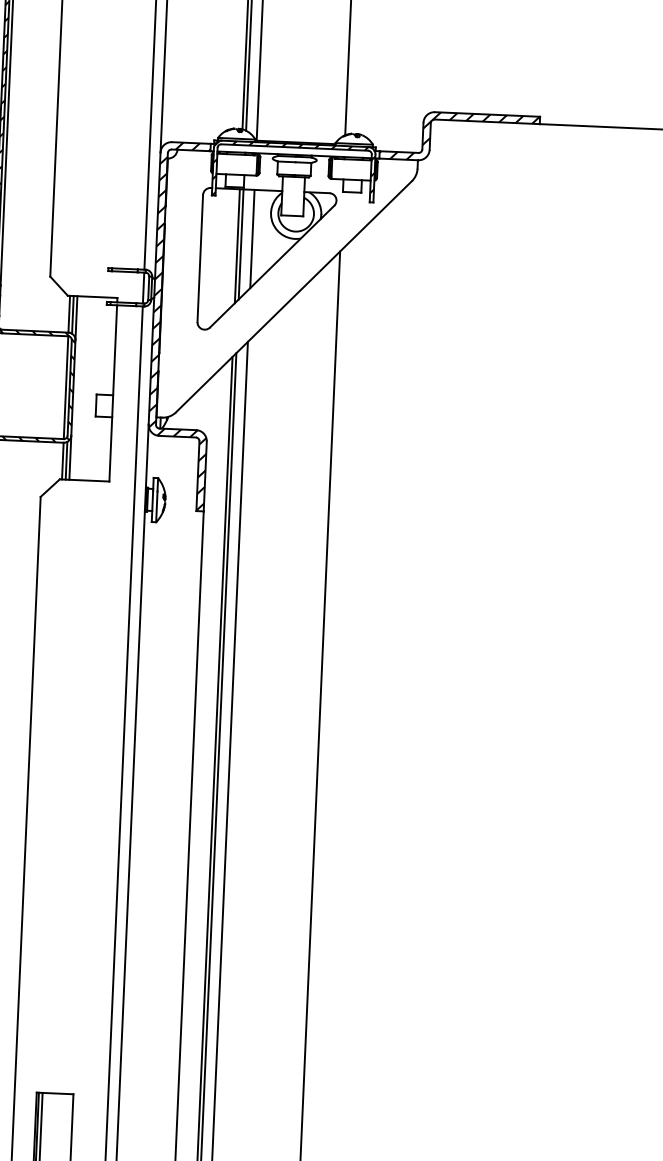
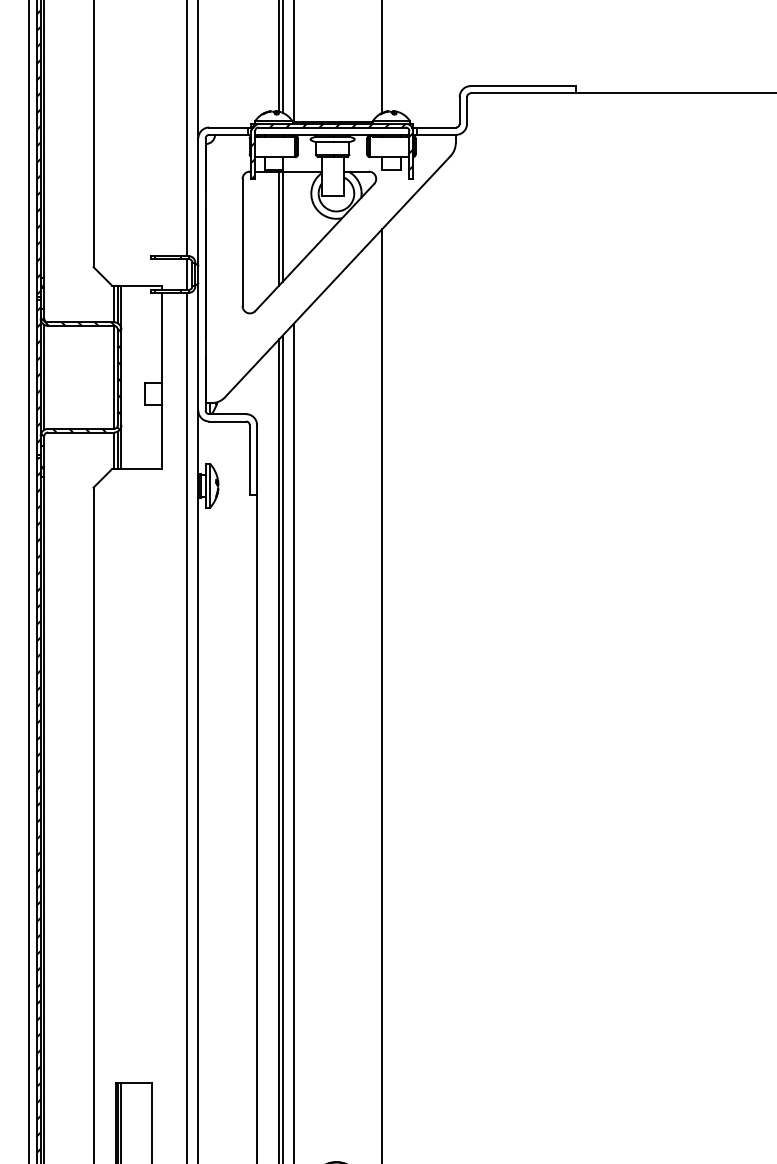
hatch: (459, 137) -> (496, 110), removed
line: (252, 238) -> (293, 220), removed
hatch: (182, 325) -> (227, 310), removed

